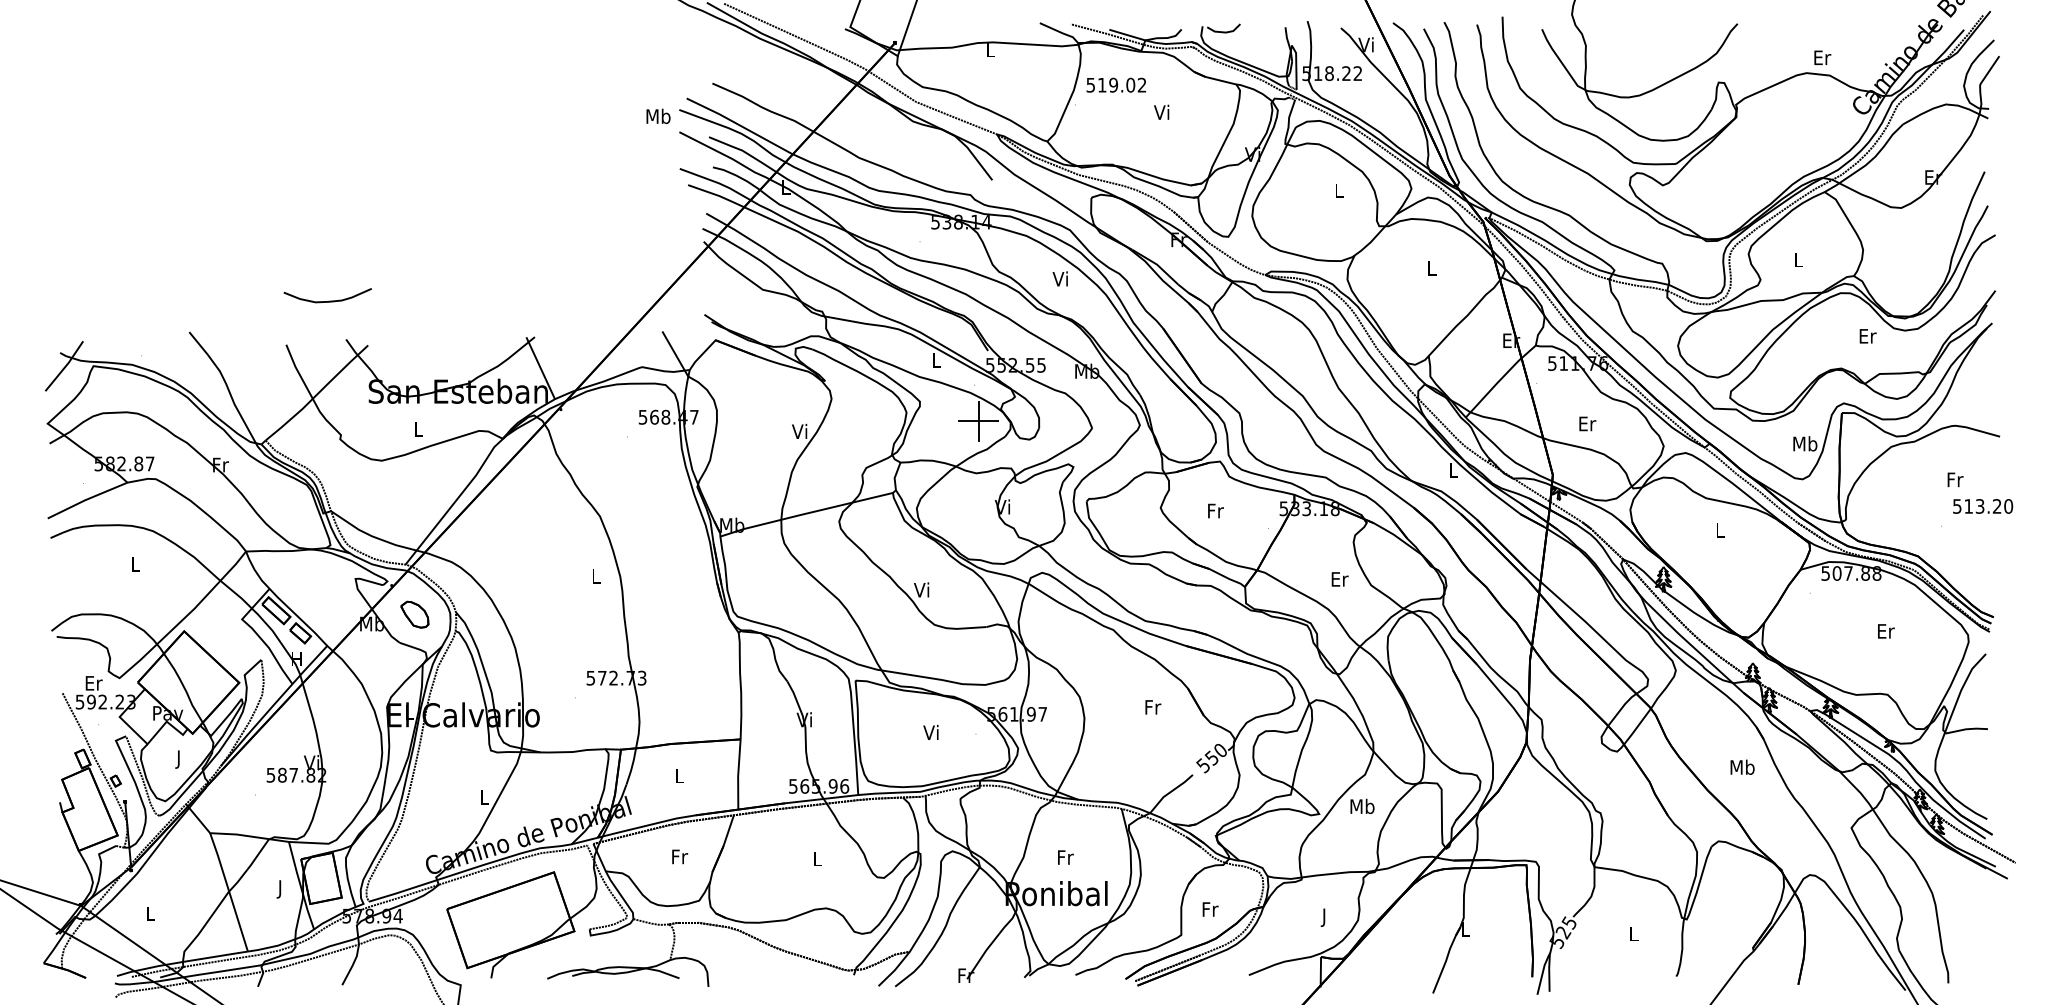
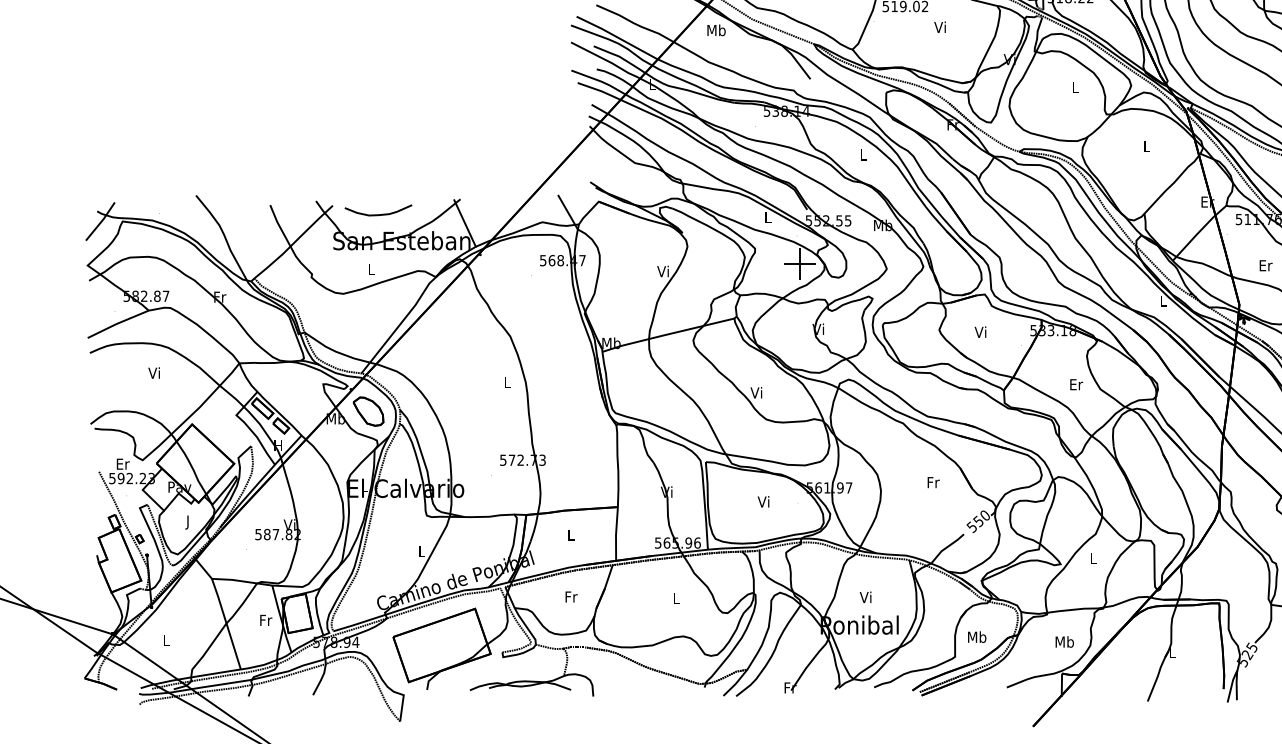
text: (658, 115) -> (716, 29), moved
text: (1059, 278) -> (861, 154), Vi -> L
curve: (329, 300) -> (379, 214), moved
text: (1215, 510) -> (981, 331), Fr -> Vi
text: (134, 563) -> (154, 372), L -> Vi
part: (414, 614) -> (368, 411), size x1.43
text: (1362, 806) -> (1093, 558), Mb -> L
text: (1064, 856) -> (865, 596), Fr -> Vi
text: (280, 889) -> (265, 621), J -> Fr
text: (1210, 908) -> (977, 636), Fr -> Mb
text: (1324, 917) -> (1064, 643), J -> Mb

